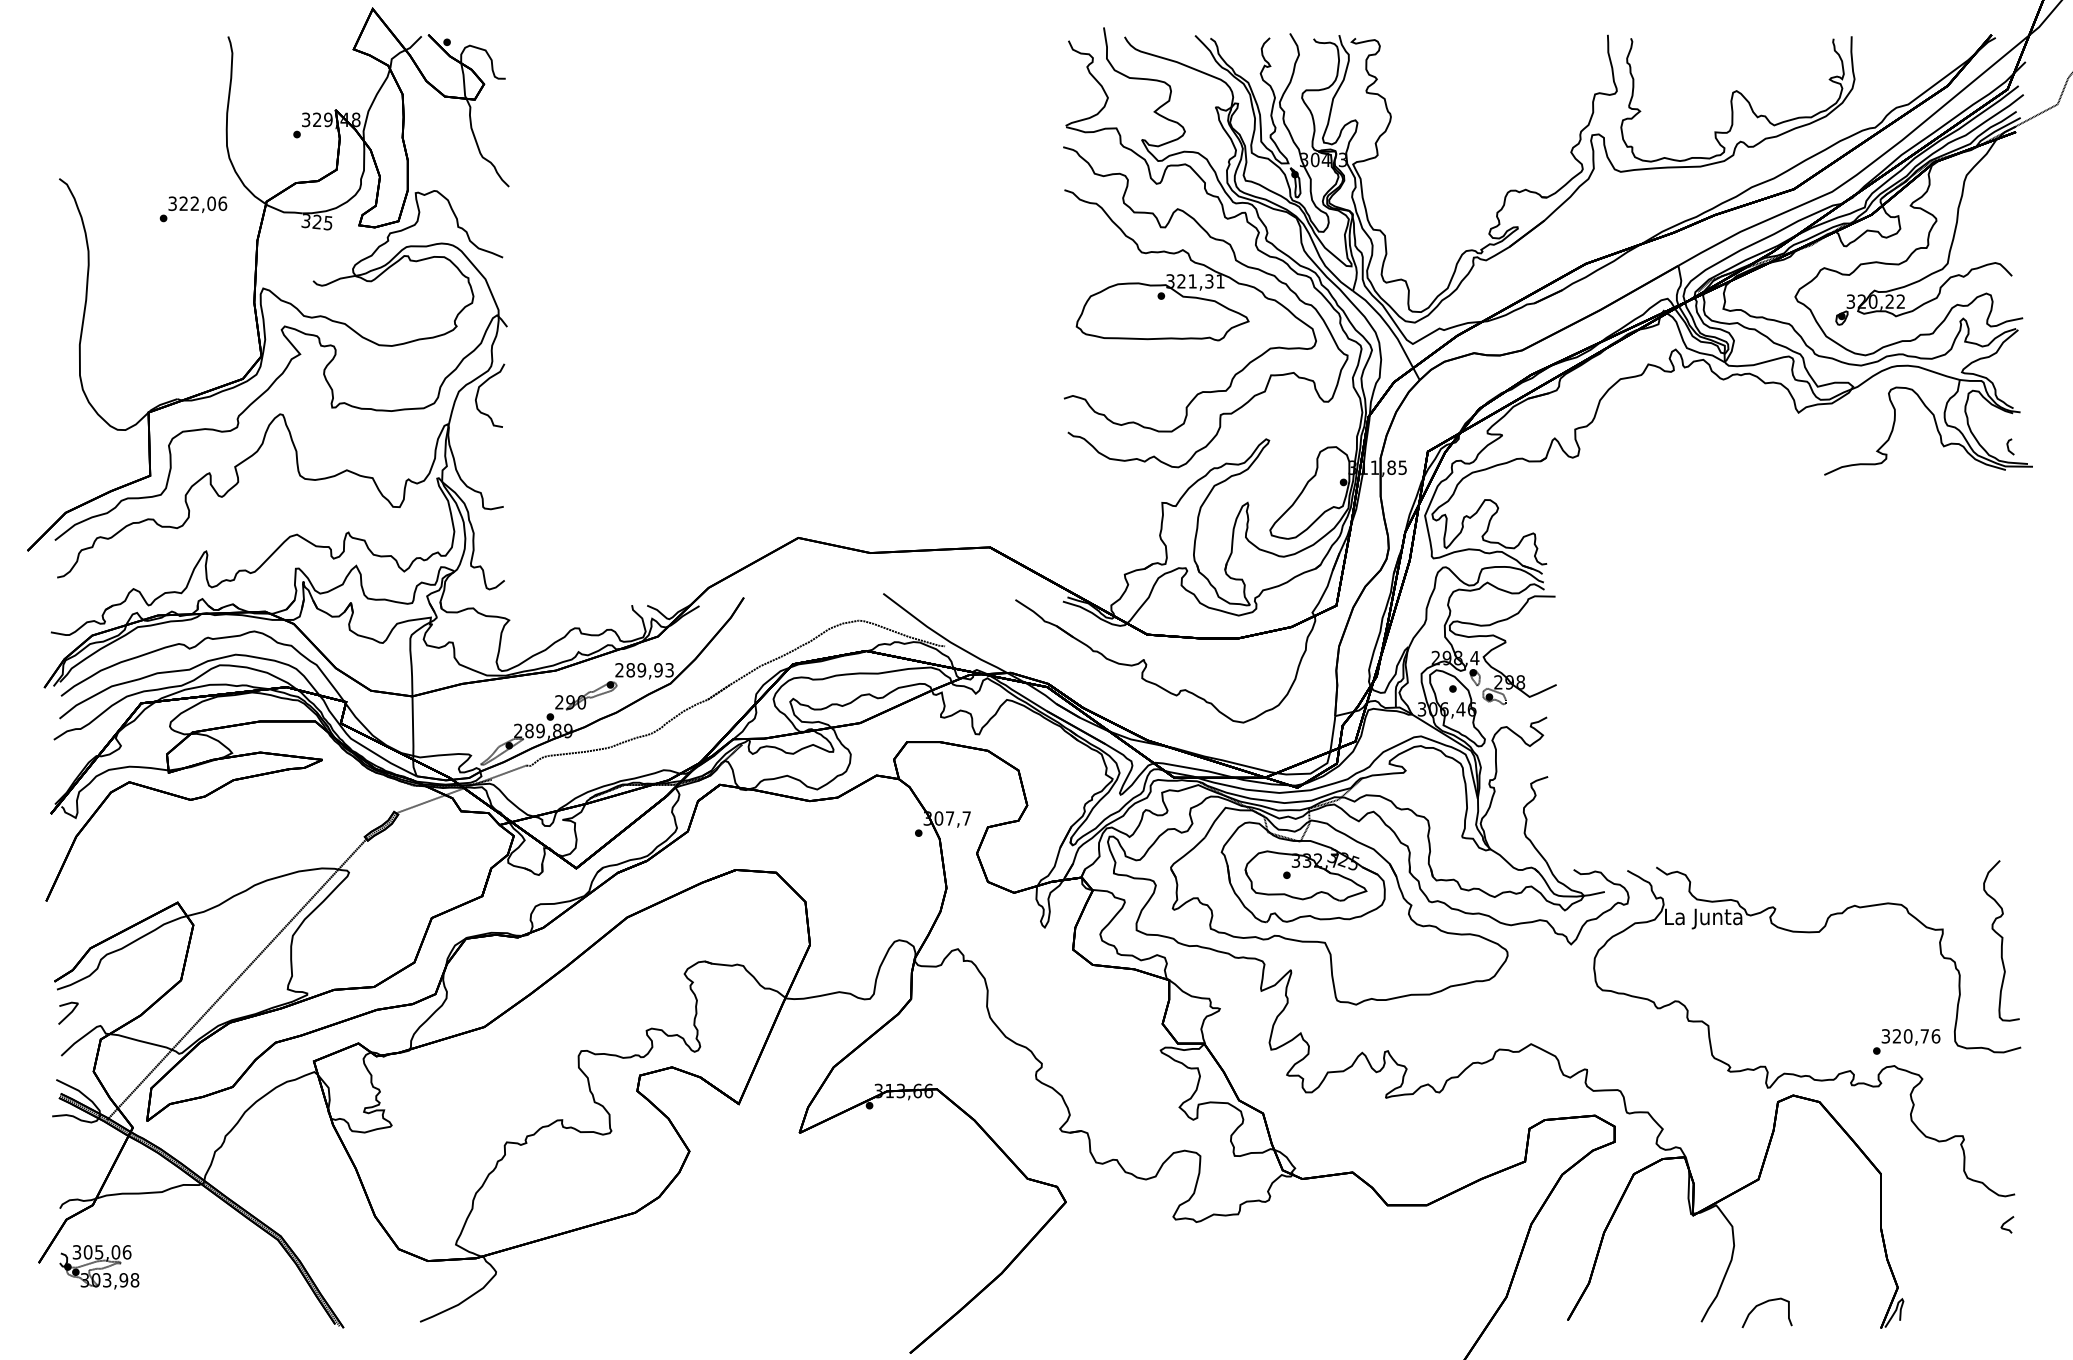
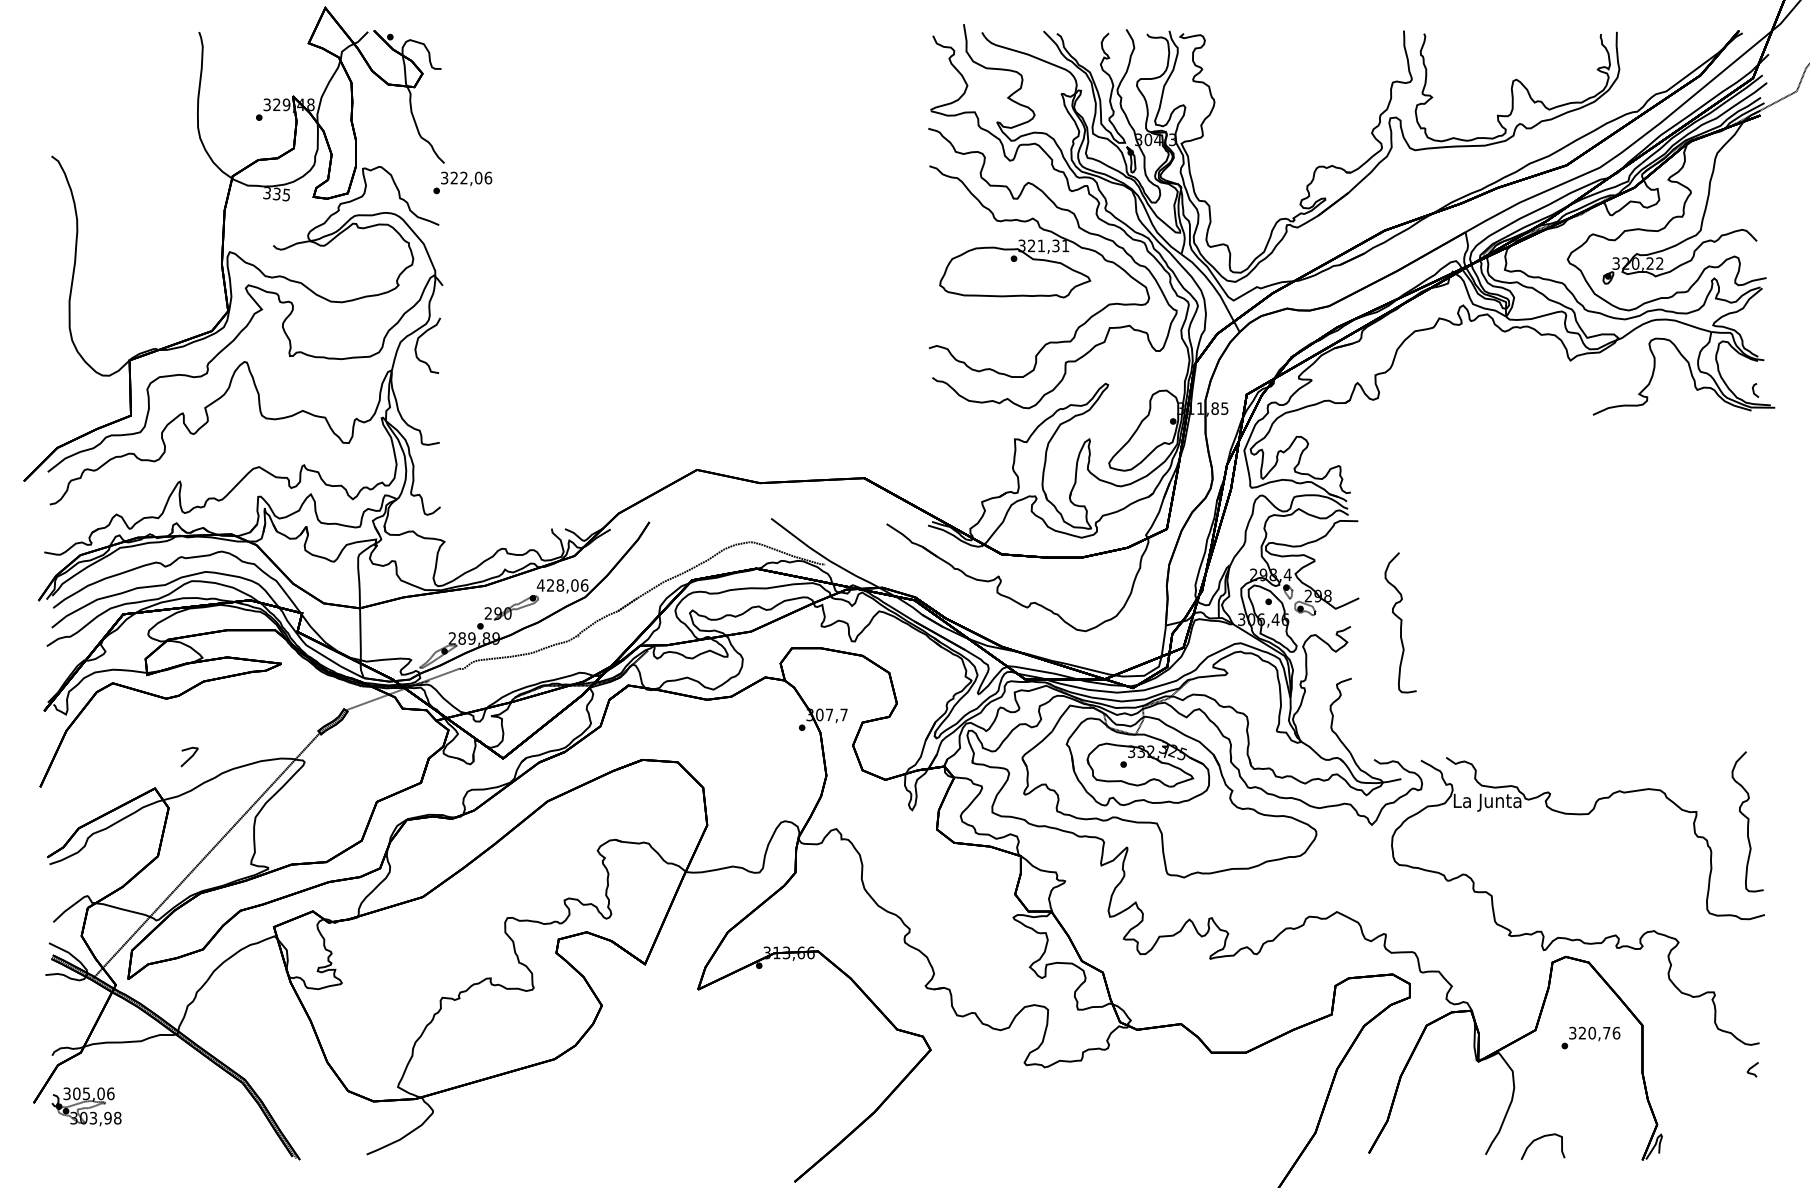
text: (193, 208) -> (462, 182), moved
text: (316, 222) -> (276, 194), 325 -> 335
text: (644, 670) -> (562, 585), 289,93 -> 428,06
part: (1603, 712) -> (1400, 622), added
part: (68, 1012) -> (189, 756), moved
text: (1906, 1041) -> (1590, 1037), moved

